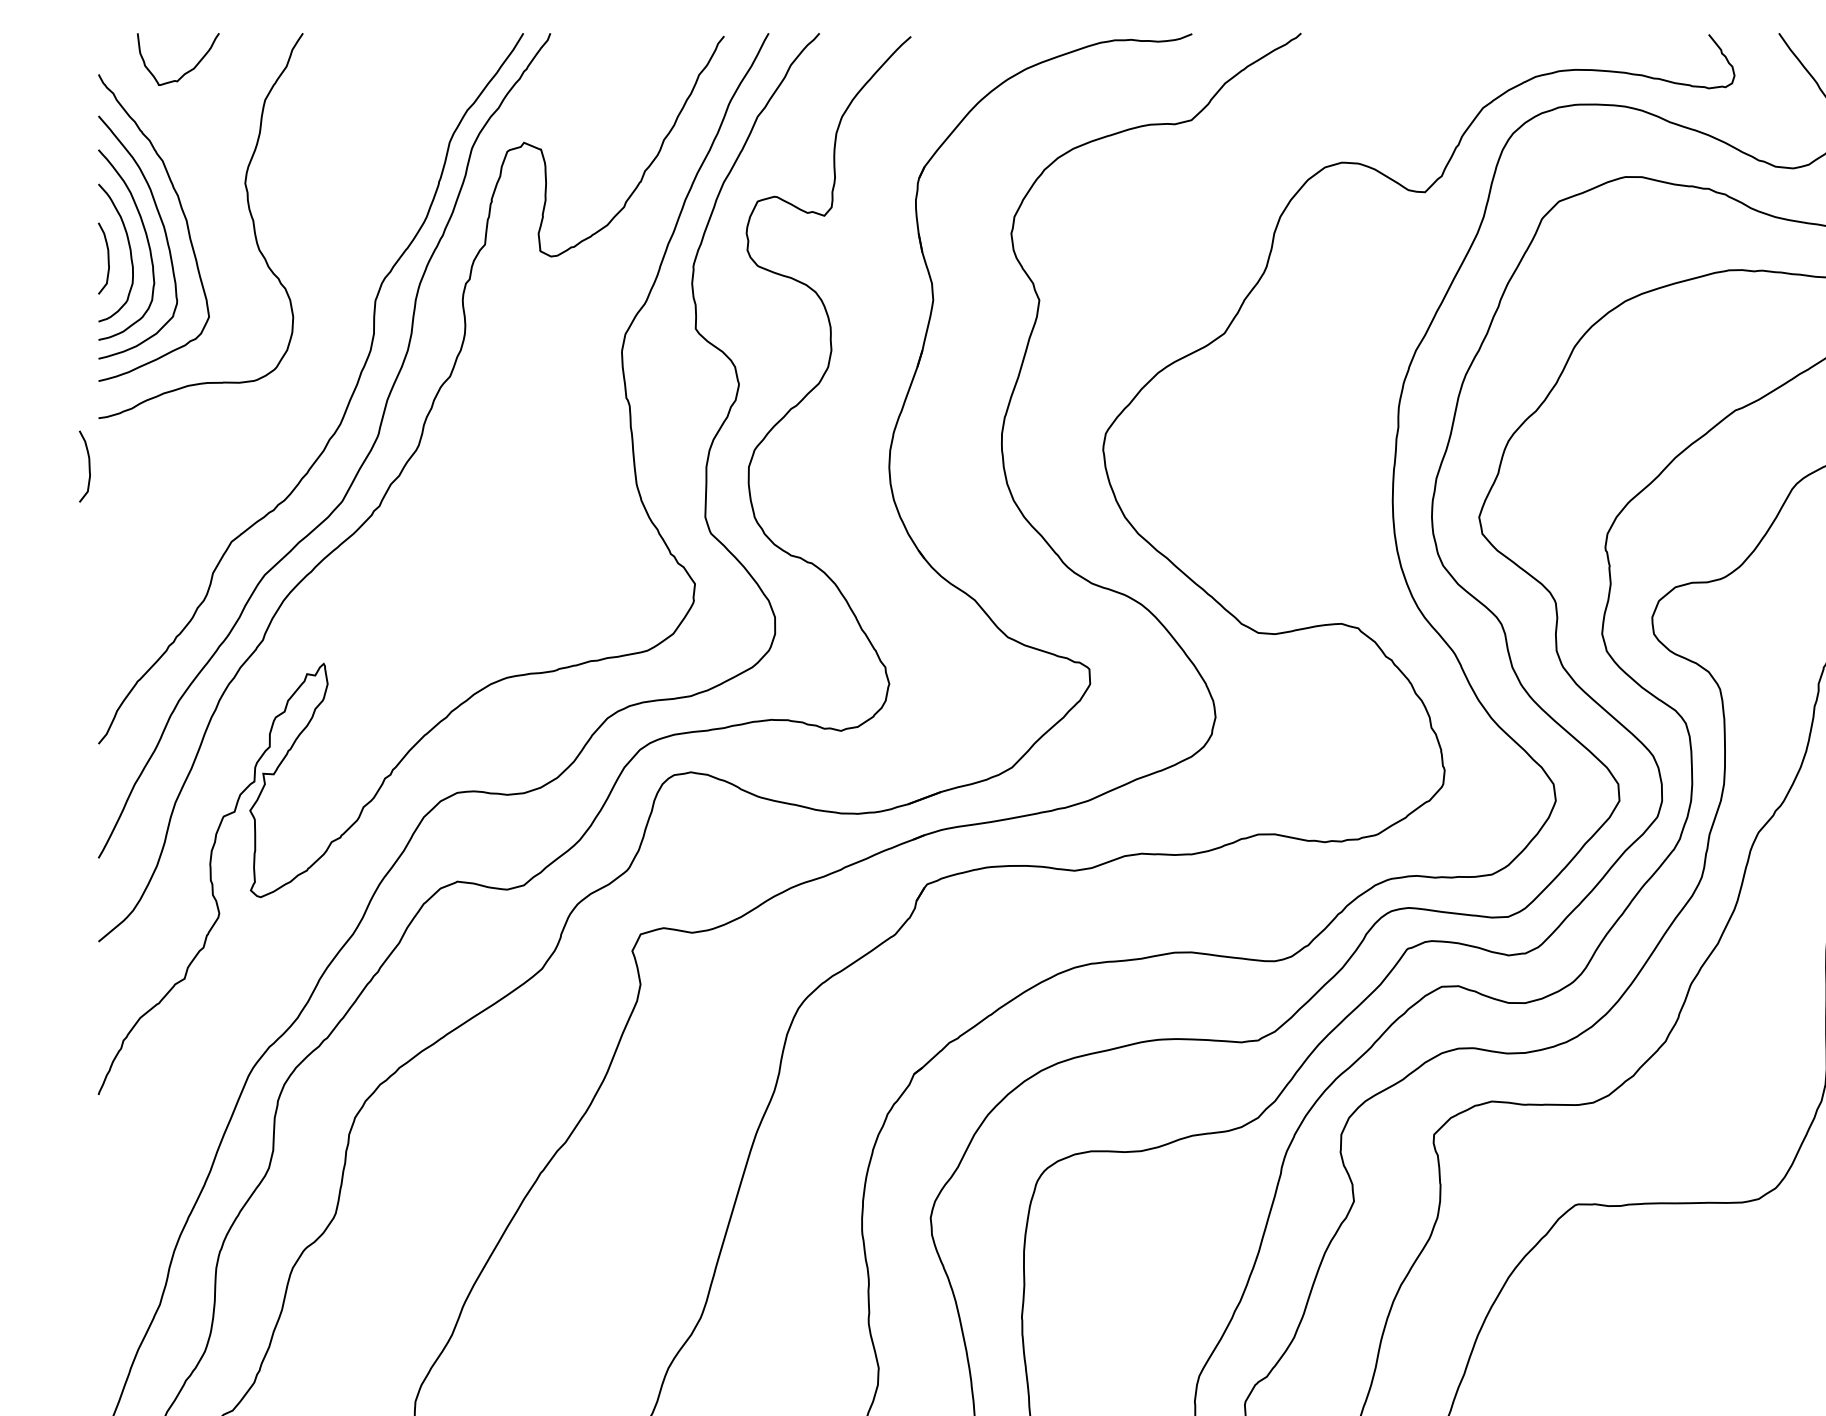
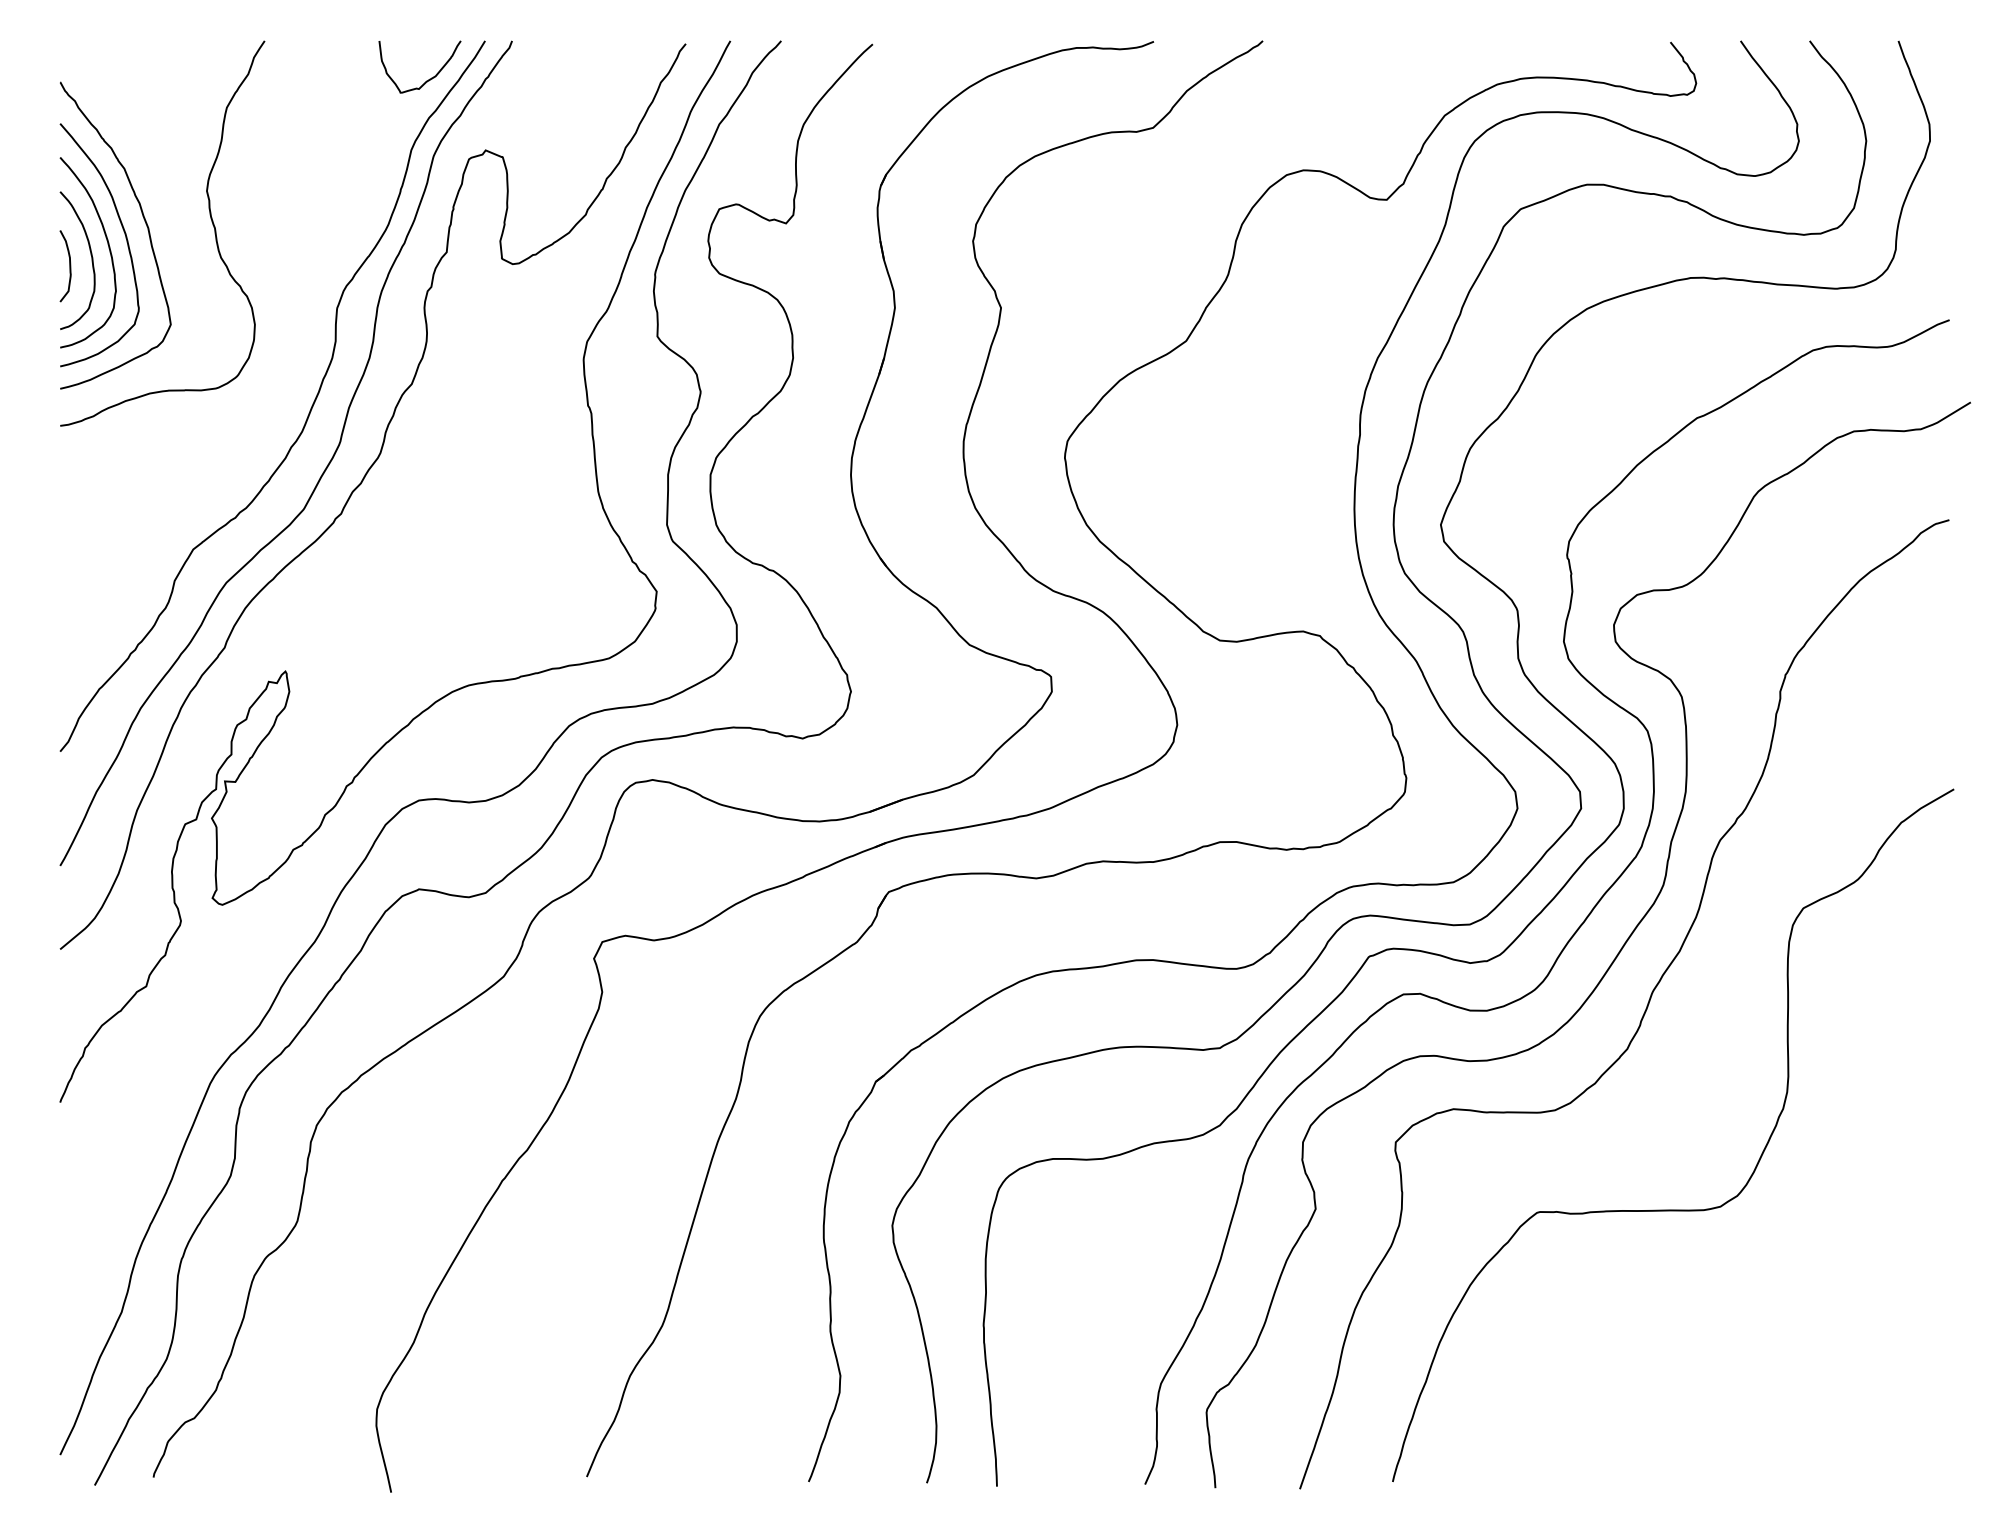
curve: (187, 70) -> (429, 78), moved
curve: (88, 466) -> (50, 474), removed

